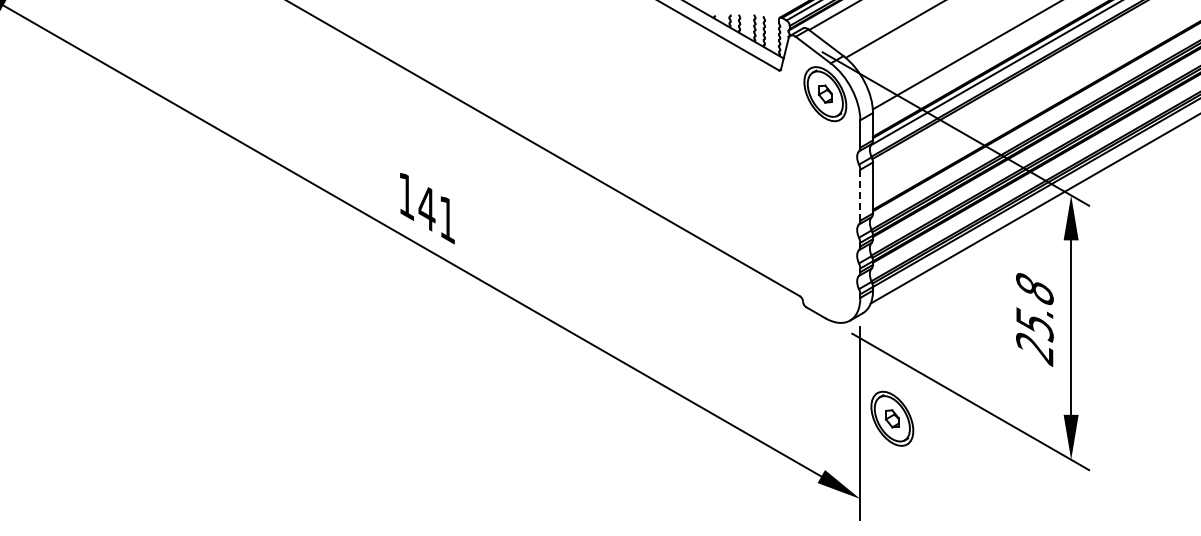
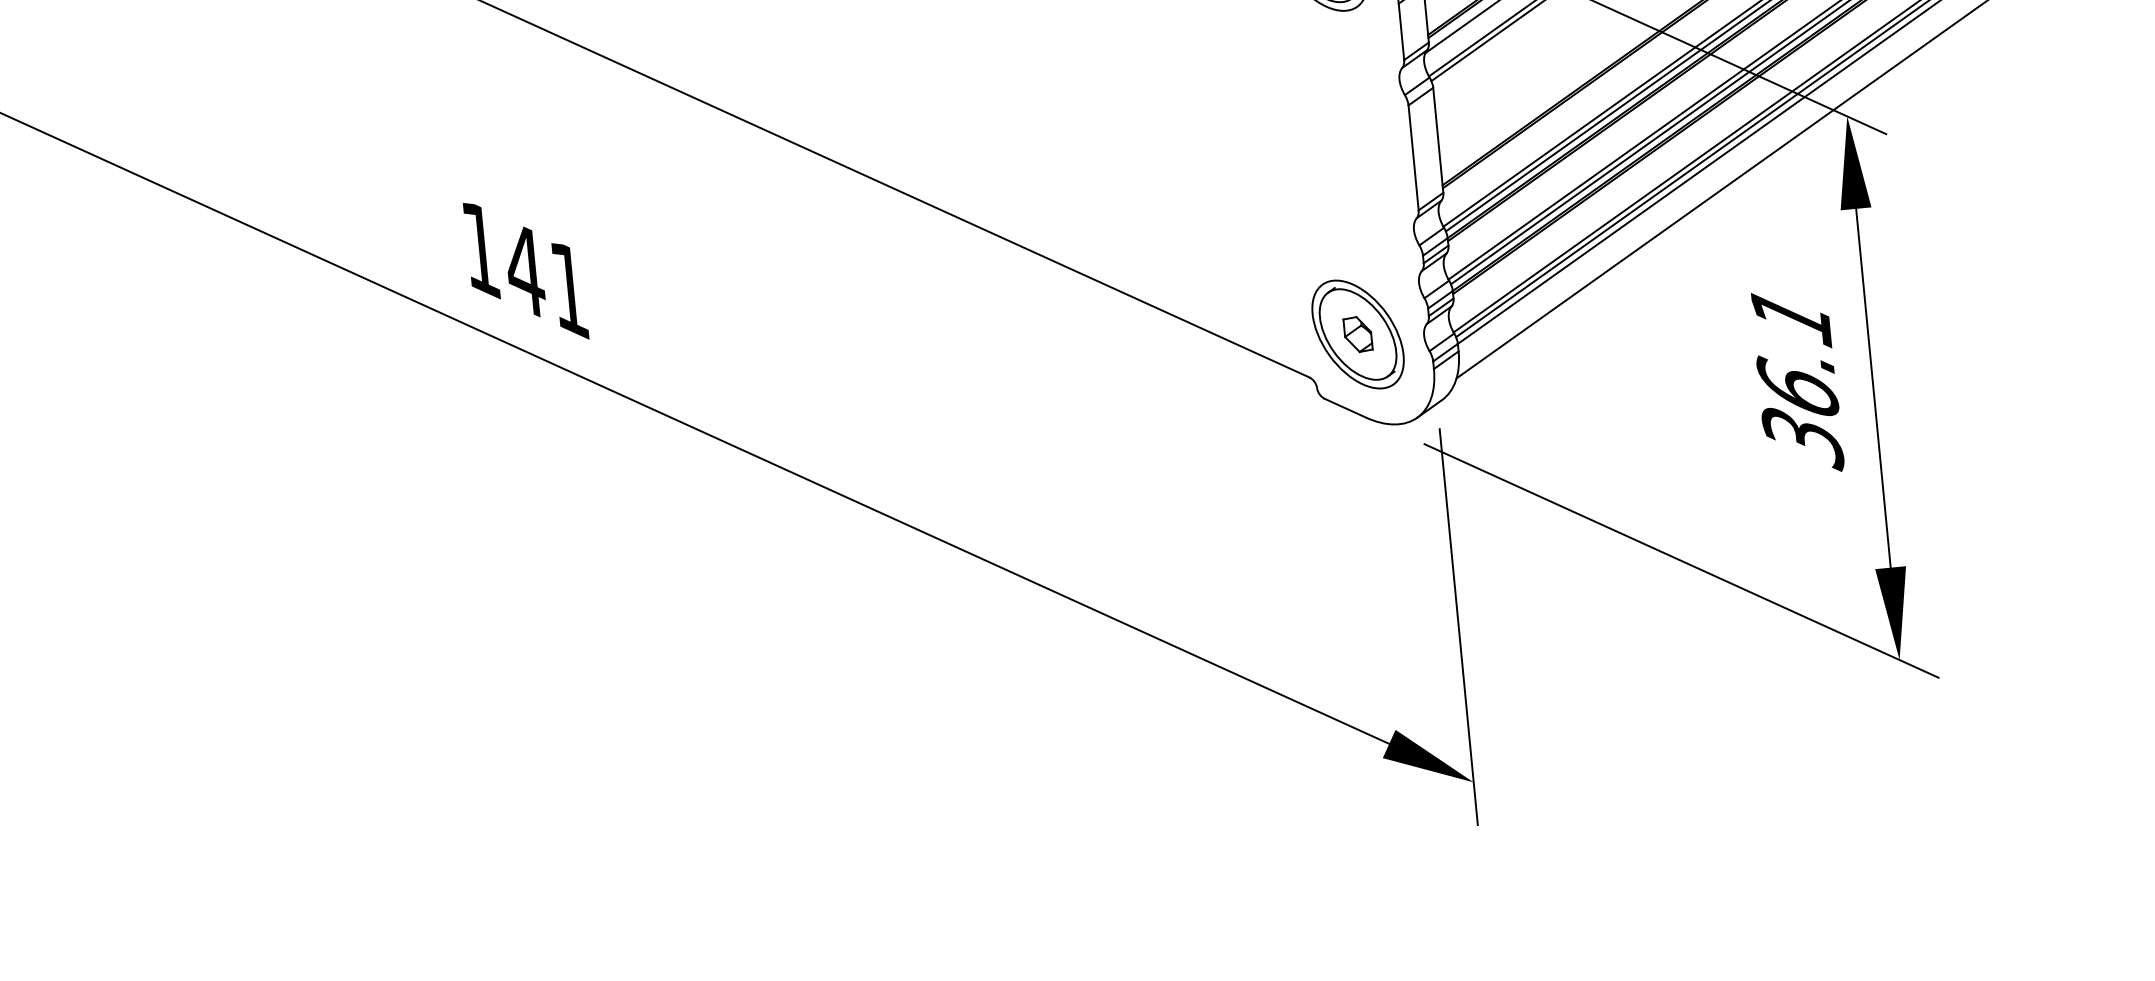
line: (860, 195) -> (1414, 158), dashed -> solid
text: (1034, 319) -> (1796, 378), 25.8 -> 36.1
part: (892, 418) -> (1358, 333), moved

